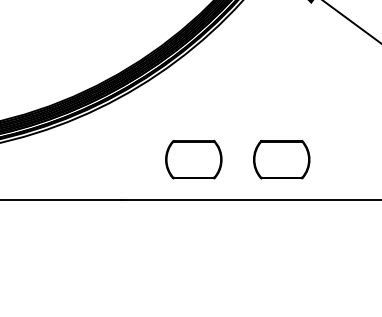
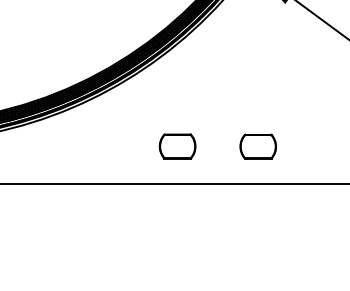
part: (193, 159) -> (177, 146), size x0.7
part: (281, 159) -> (257, 146), size x0.7

